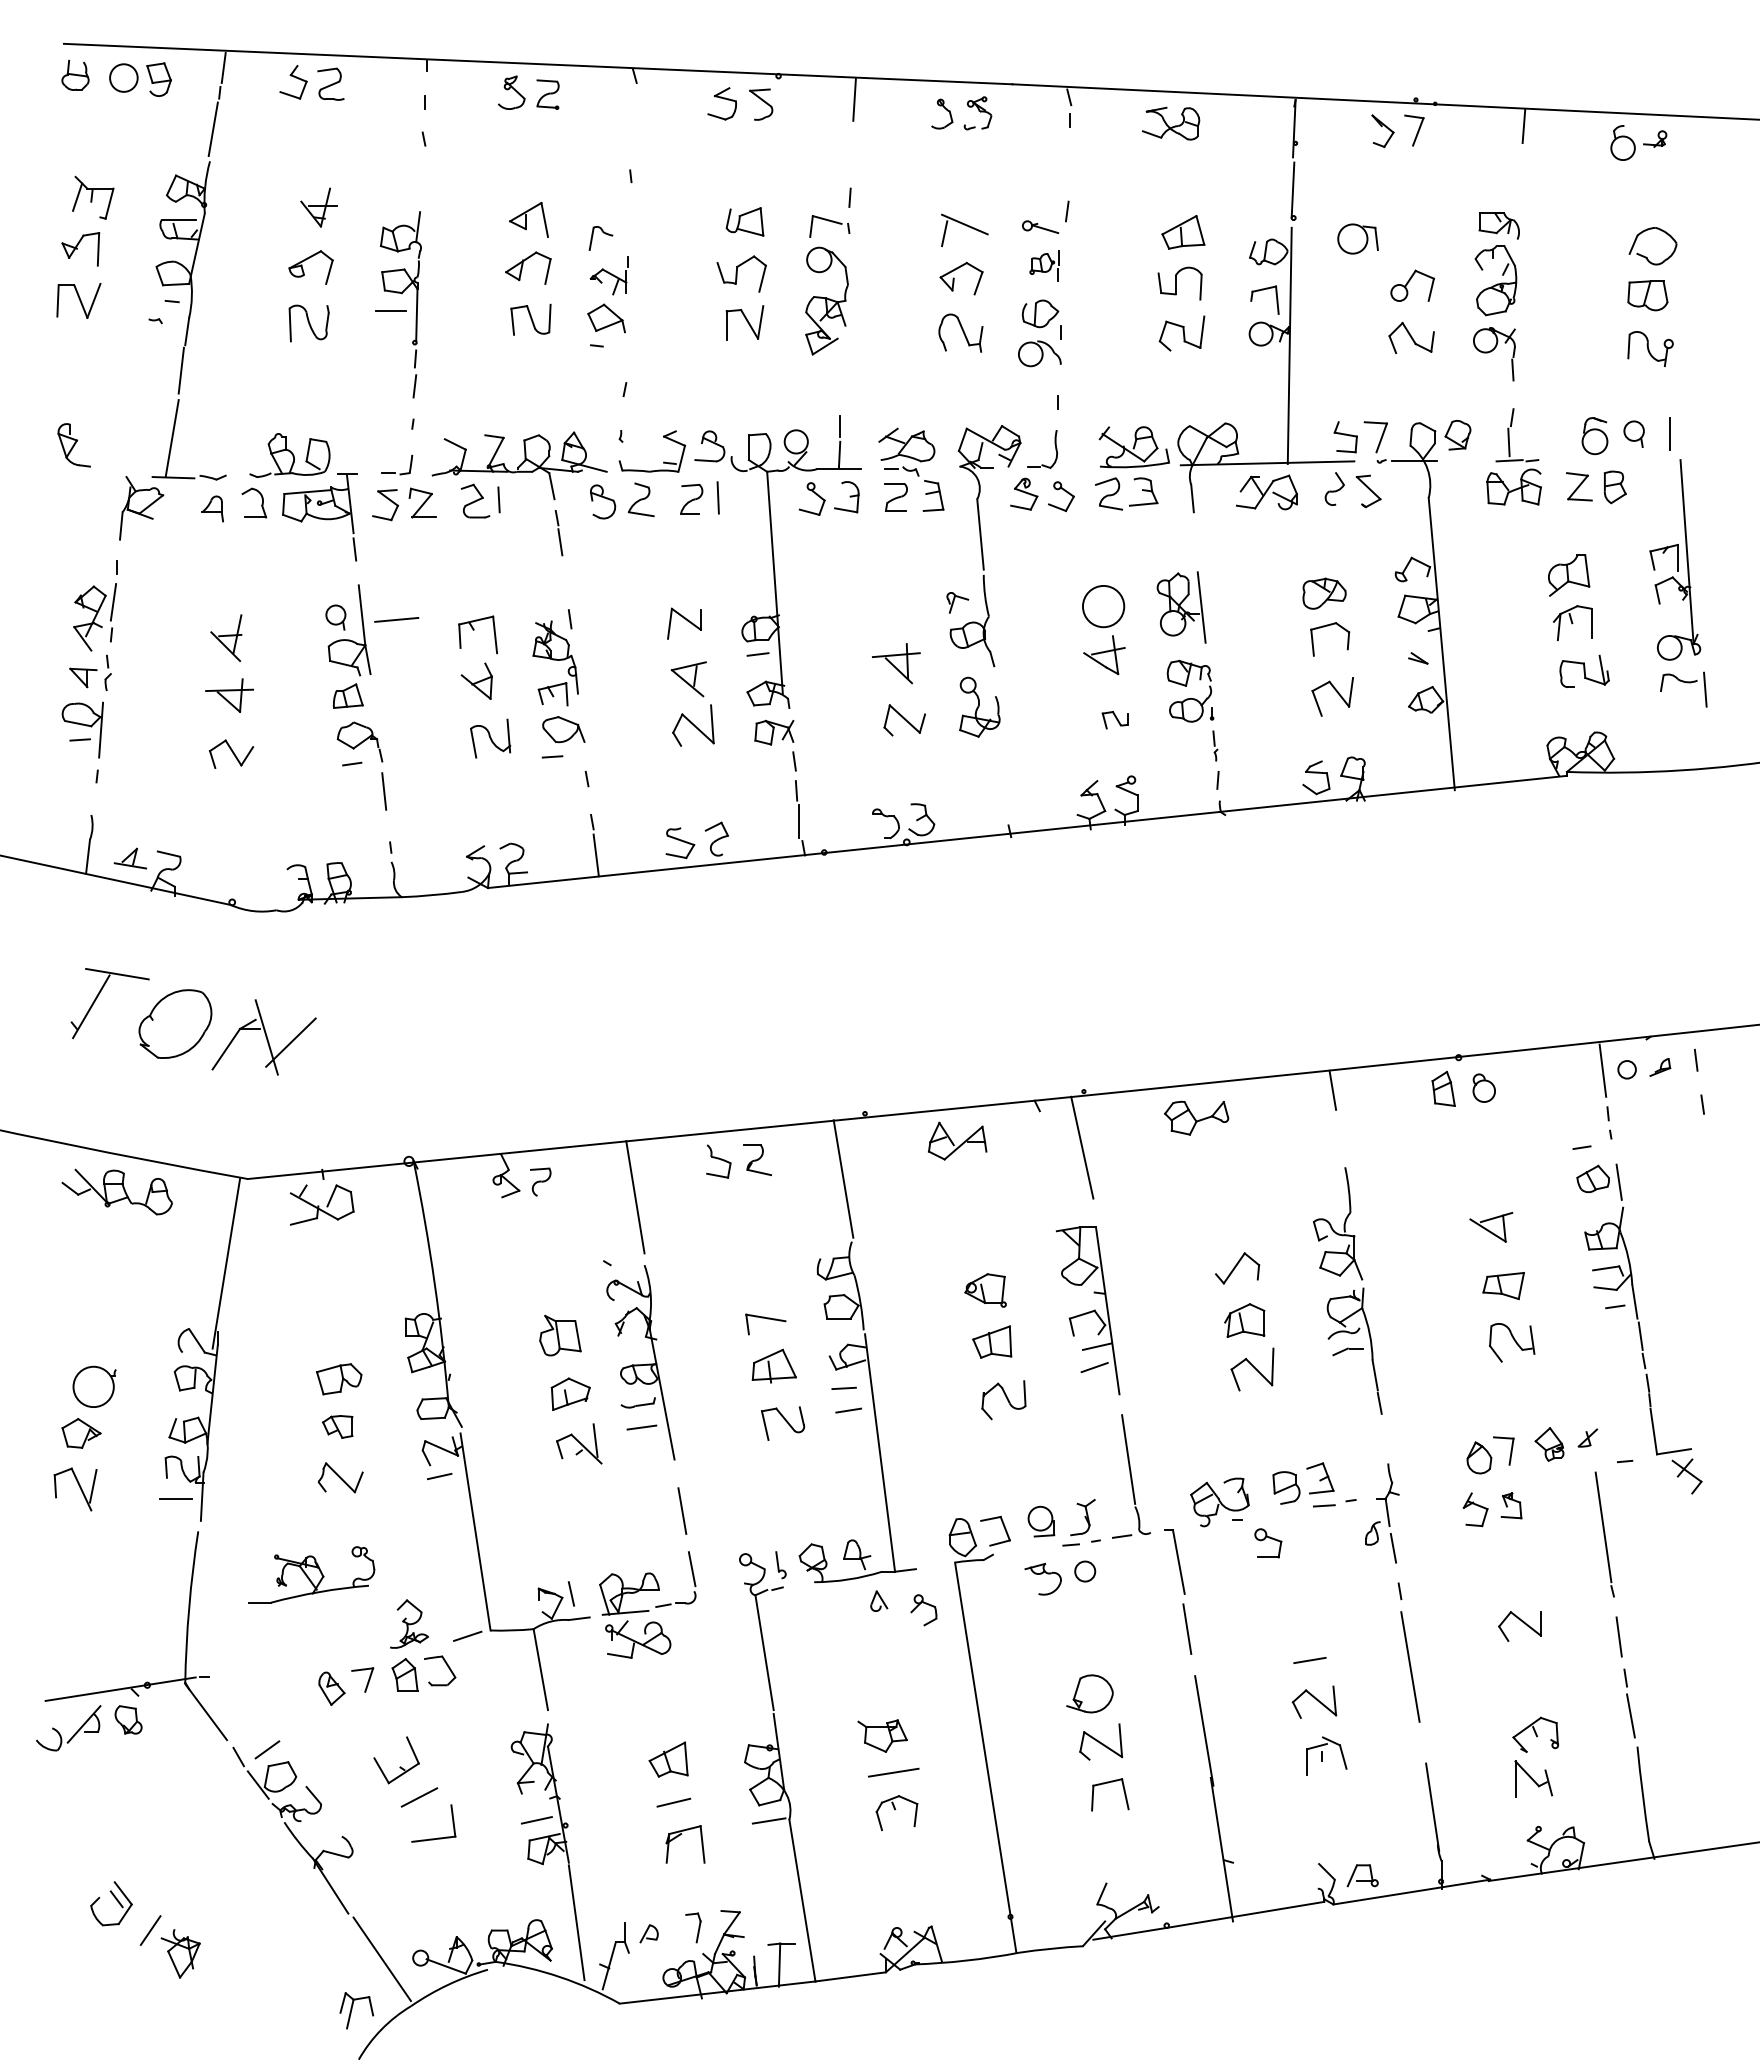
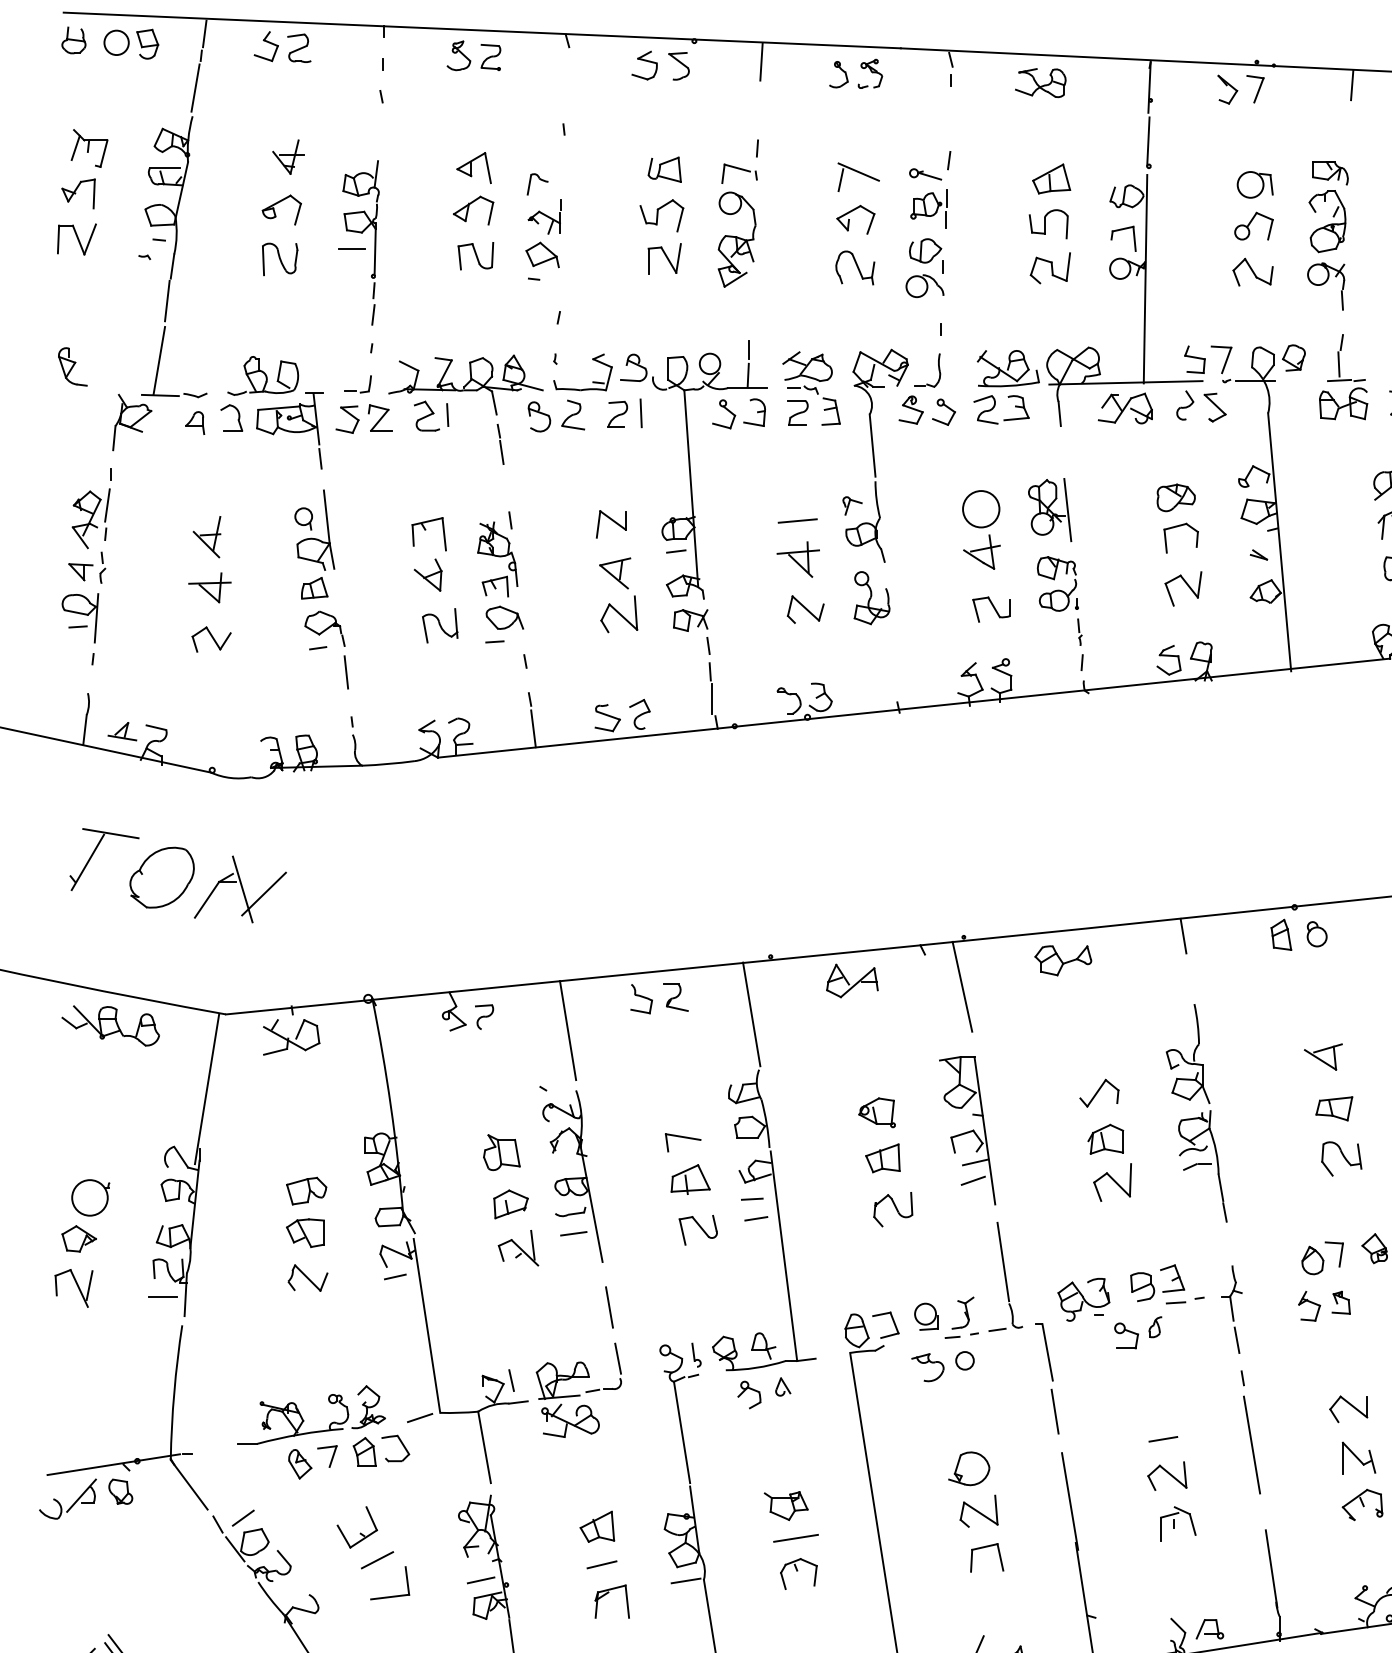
part: (1357, 238) -> (1254, 184), moved
part: (1044, 266) -> (929, 209), size x1.43
line: (396, 619) -> (797, 520), moved
part: (1114, 719) -> (990, 608), size x1.67
part: (337, 1426) -> (305, 1232), size x1.43
part: (1372, 1533) -> (1154, 1327), moved
part: (311, 1574) -> (292, 1419), moved
part: (925, 1604) -> (750, 1389), moved
part: (1533, 1778) -> (1358, 1457), moved

